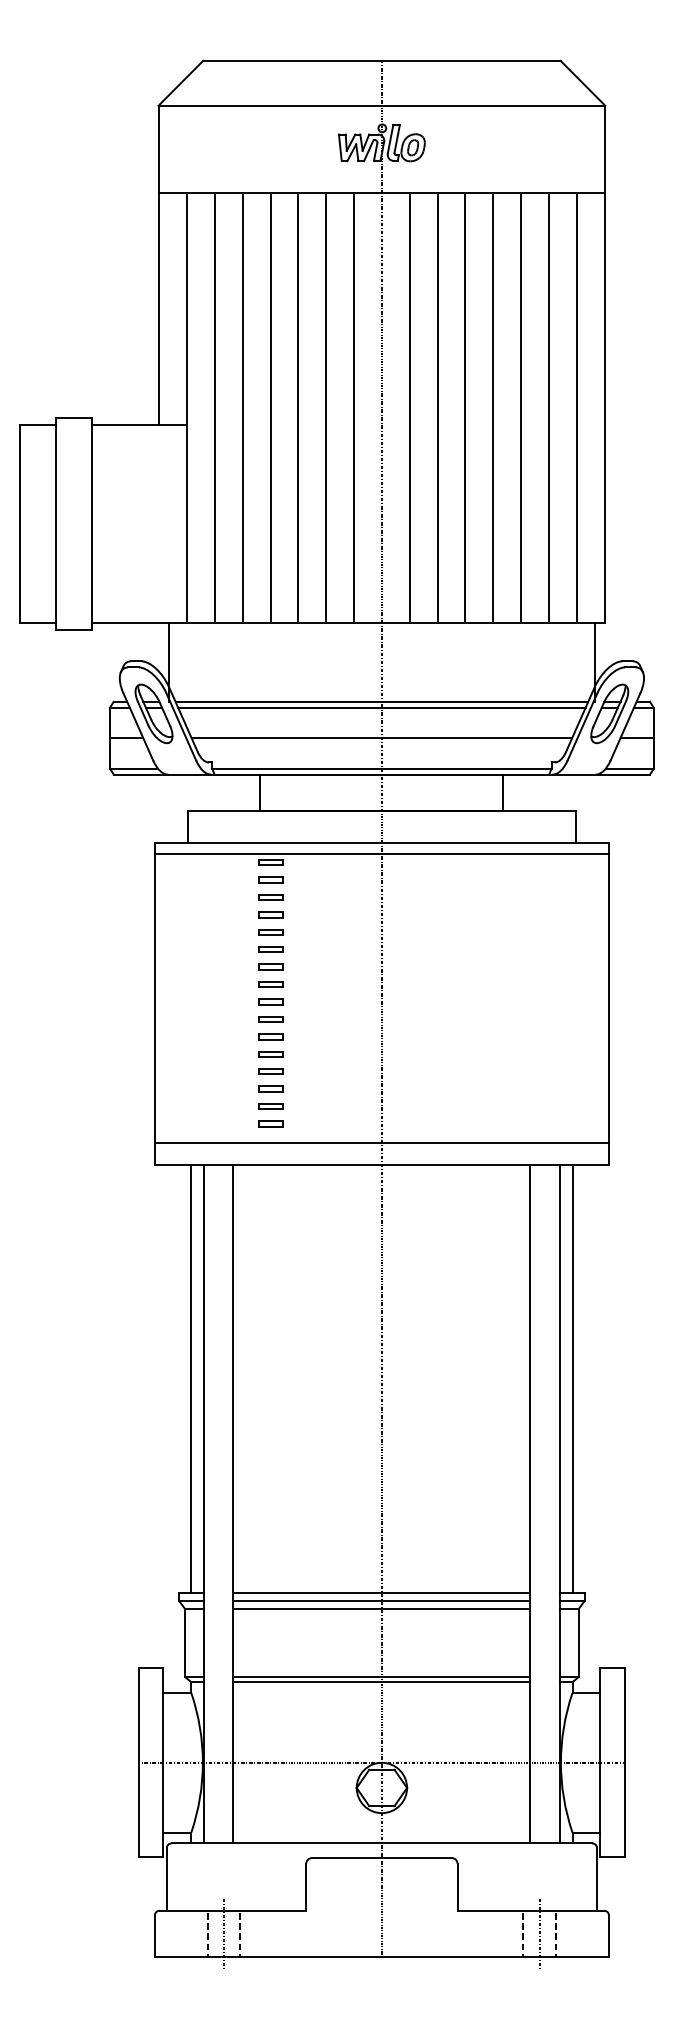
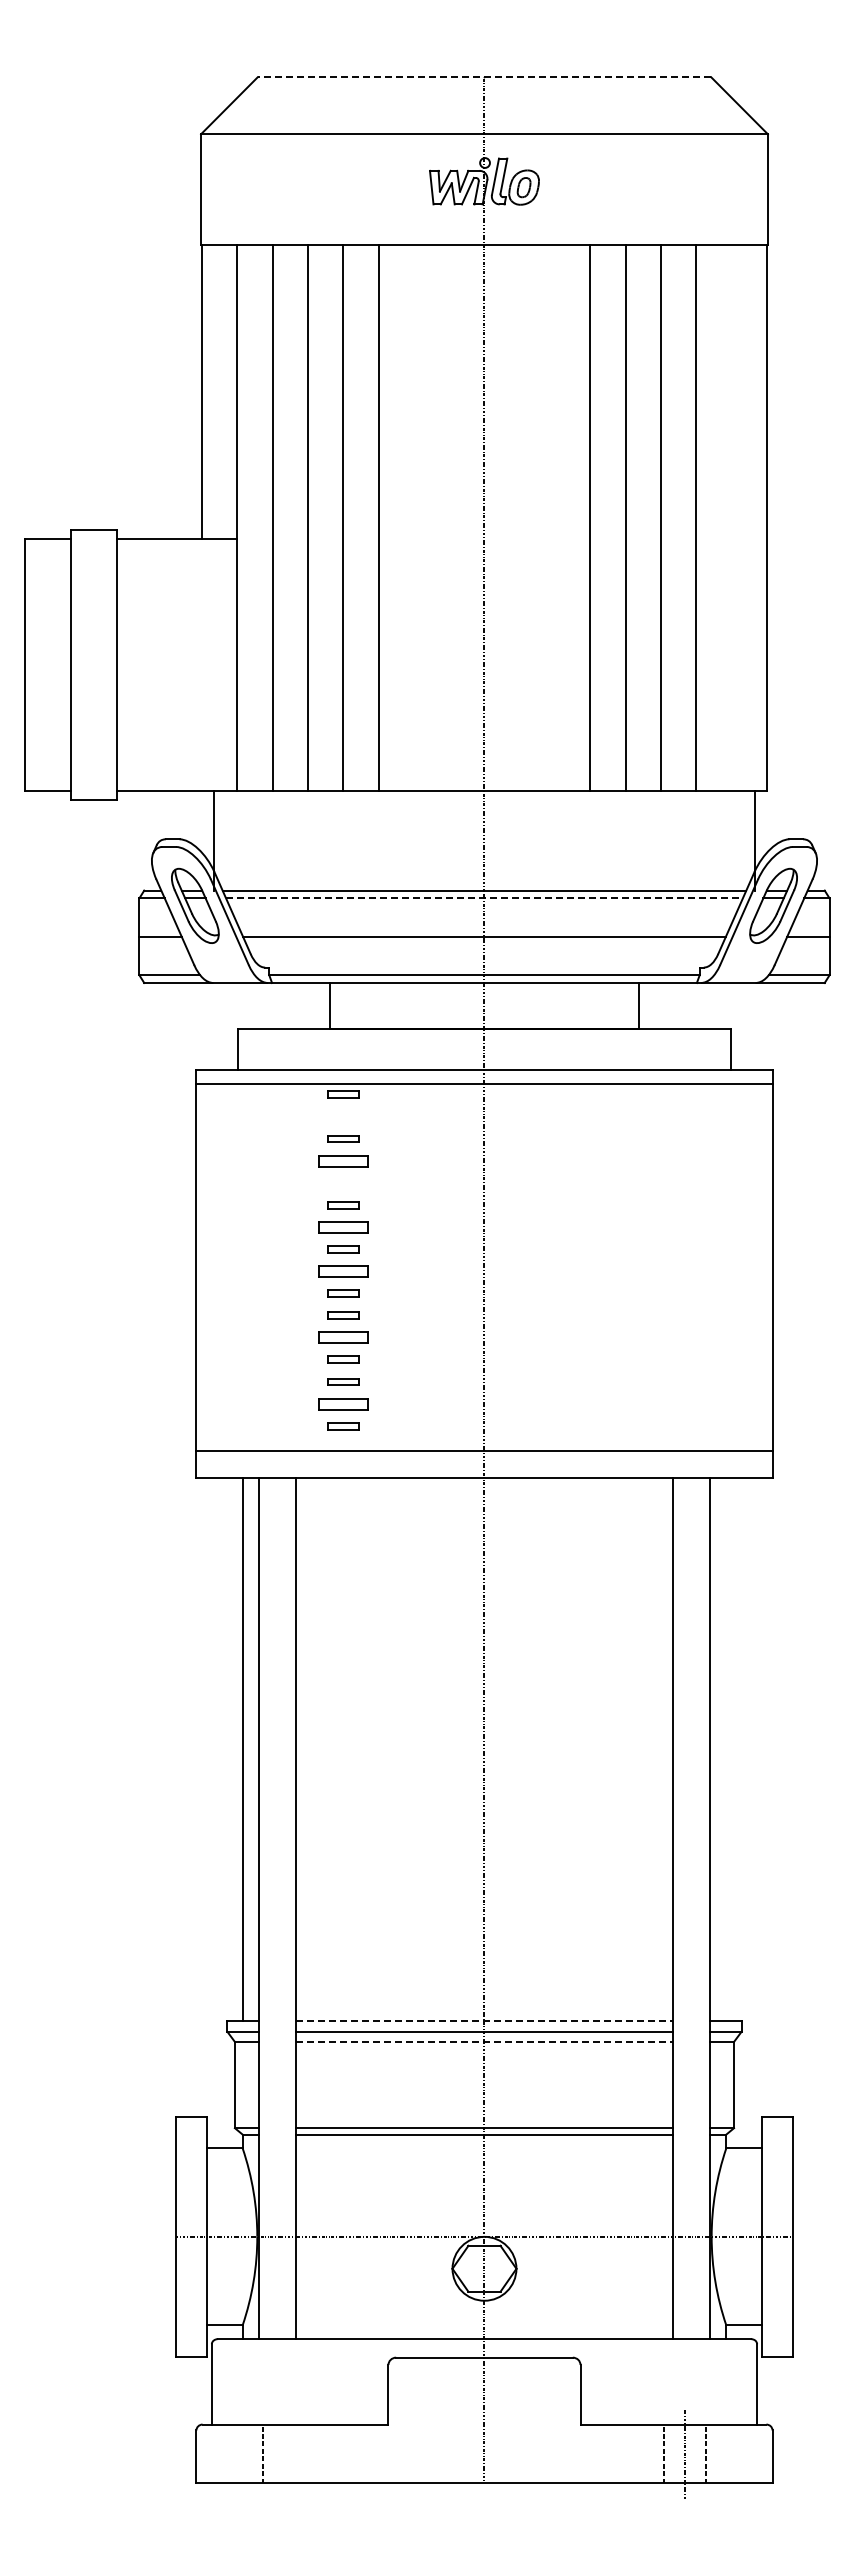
line: (381, 61) -> (484, 77), solid -> dashed
line: (325, 408) -> (413, 518), removed
line: (354, 408) -> (449, 518), removed
line: (409, 408) -> (519, 518), removed
line: (437, 408) -> (555, 518), removed
line: (576, 408) -> (731, 518), removed
line: (381, 708) -> (484, 898), solid -> dashed
part: (270, 879) -> (343, 1116), removed
part: (270, 914) -> (343, 1160), size x1.6
part: (270, 932) -> (343, 1183), removed
part: (270, 967) -> (343, 1227), size x1.6
part: (270, 1001) -> (343, 1271), size x1.6
part: (270, 1054) -> (343, 1337), size x1.6
part: (270, 1106) -> (343, 1403), size x1.6
line: (572, 1378) -> (726, 1749), removed
line: (381, 1593) -> (484, 2021), solid -> dashed
line: (381, 1608) -> (484, 2041), solid -> dashed
line: (224, 1933) -> (284, 2453), removed
line: (240, 1933) -> (305, 2453), removed

